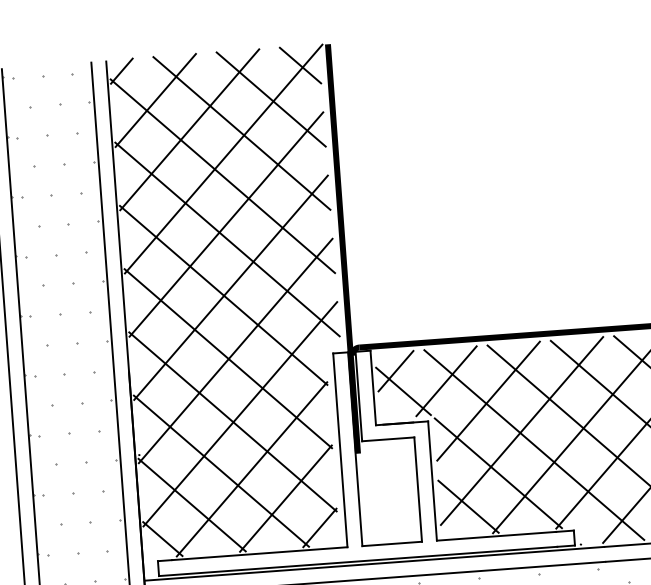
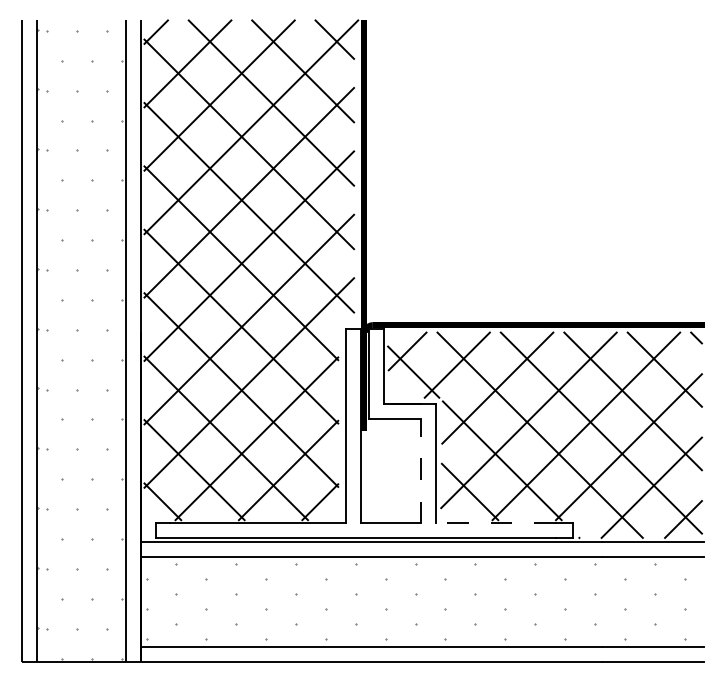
line: (418, 488) -> (421, 470), solid -> dashed
line: (496, 536) -> (495, 523), solid -> dashed

